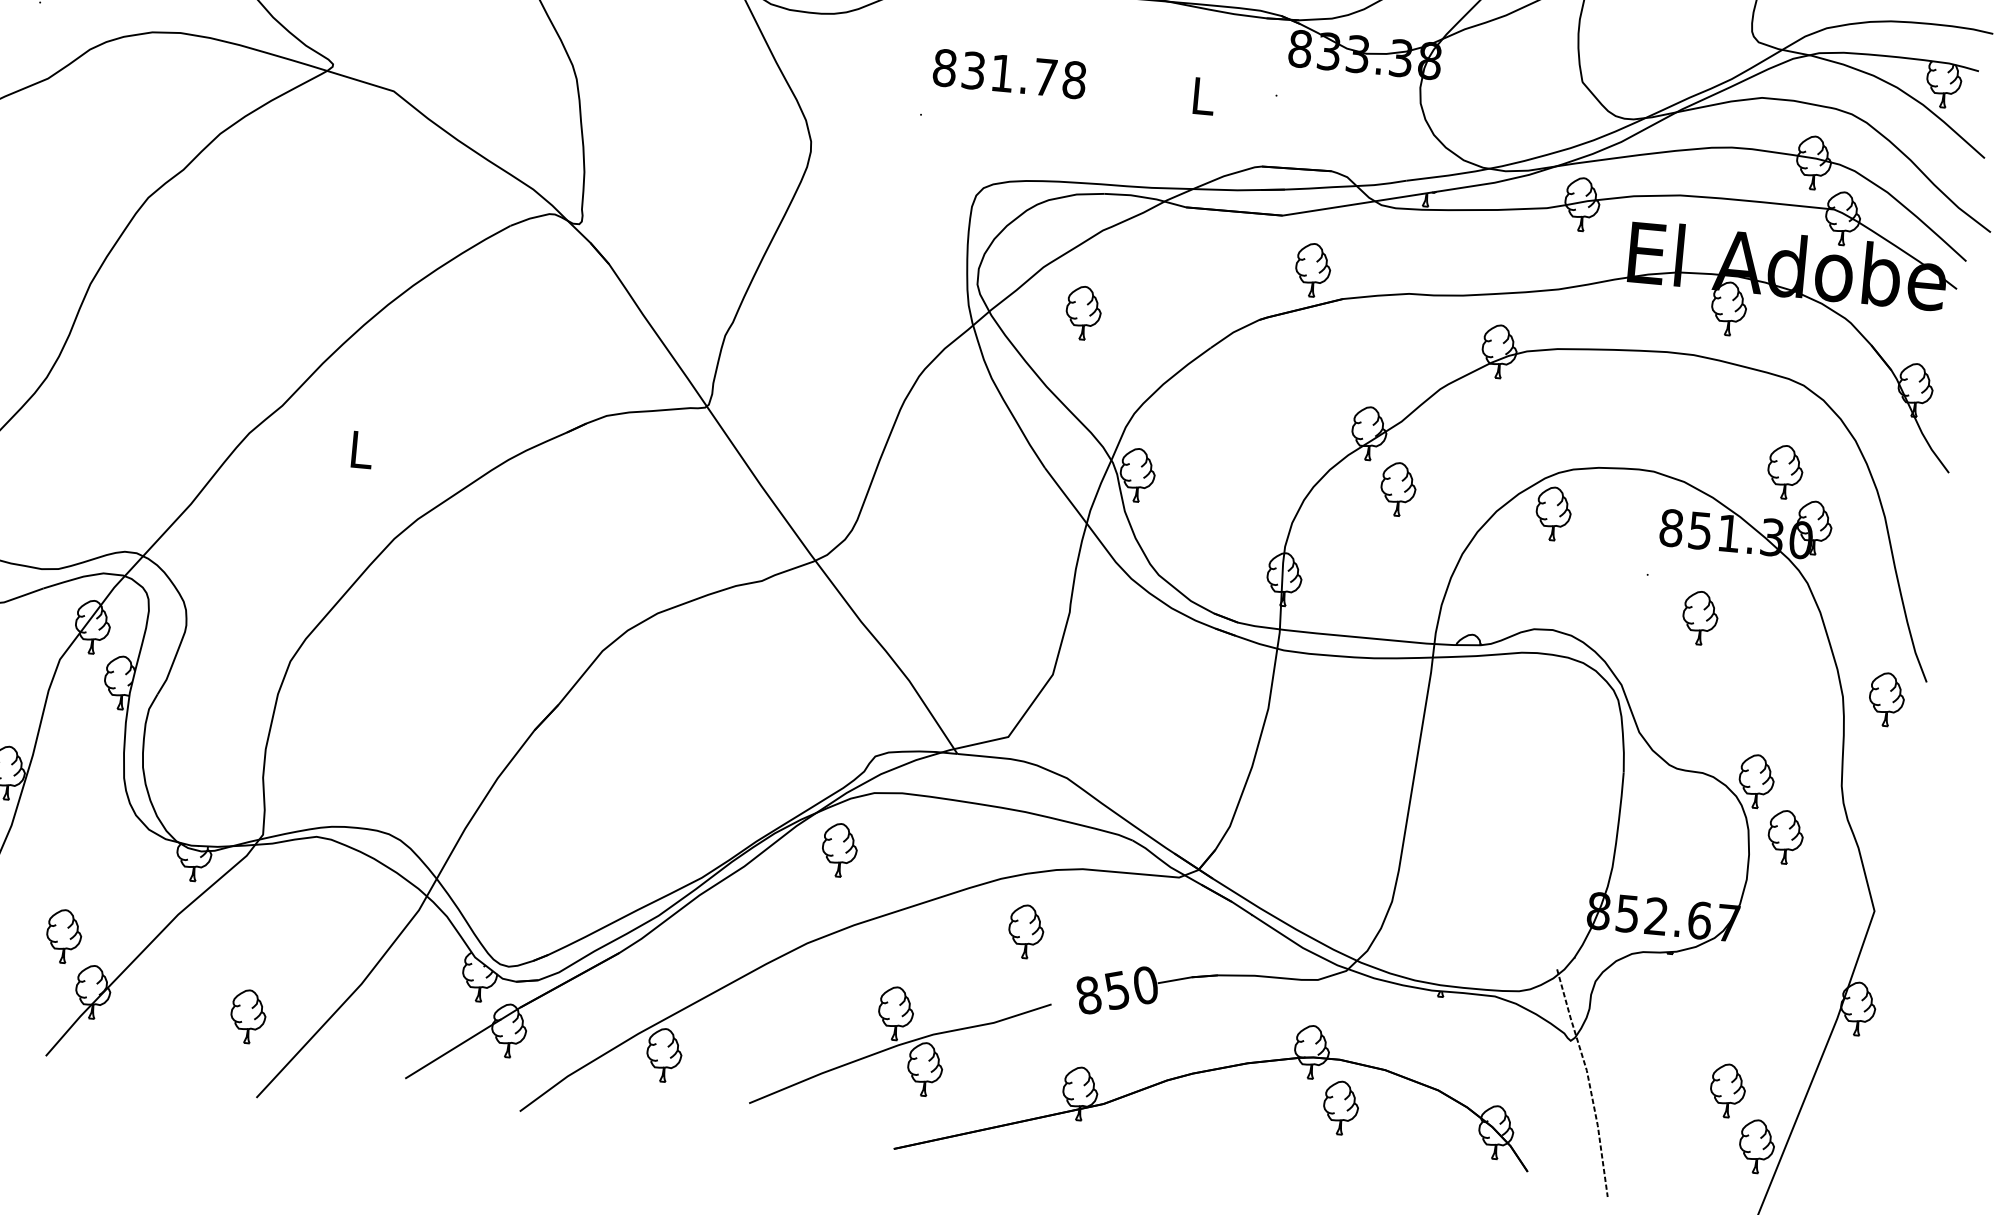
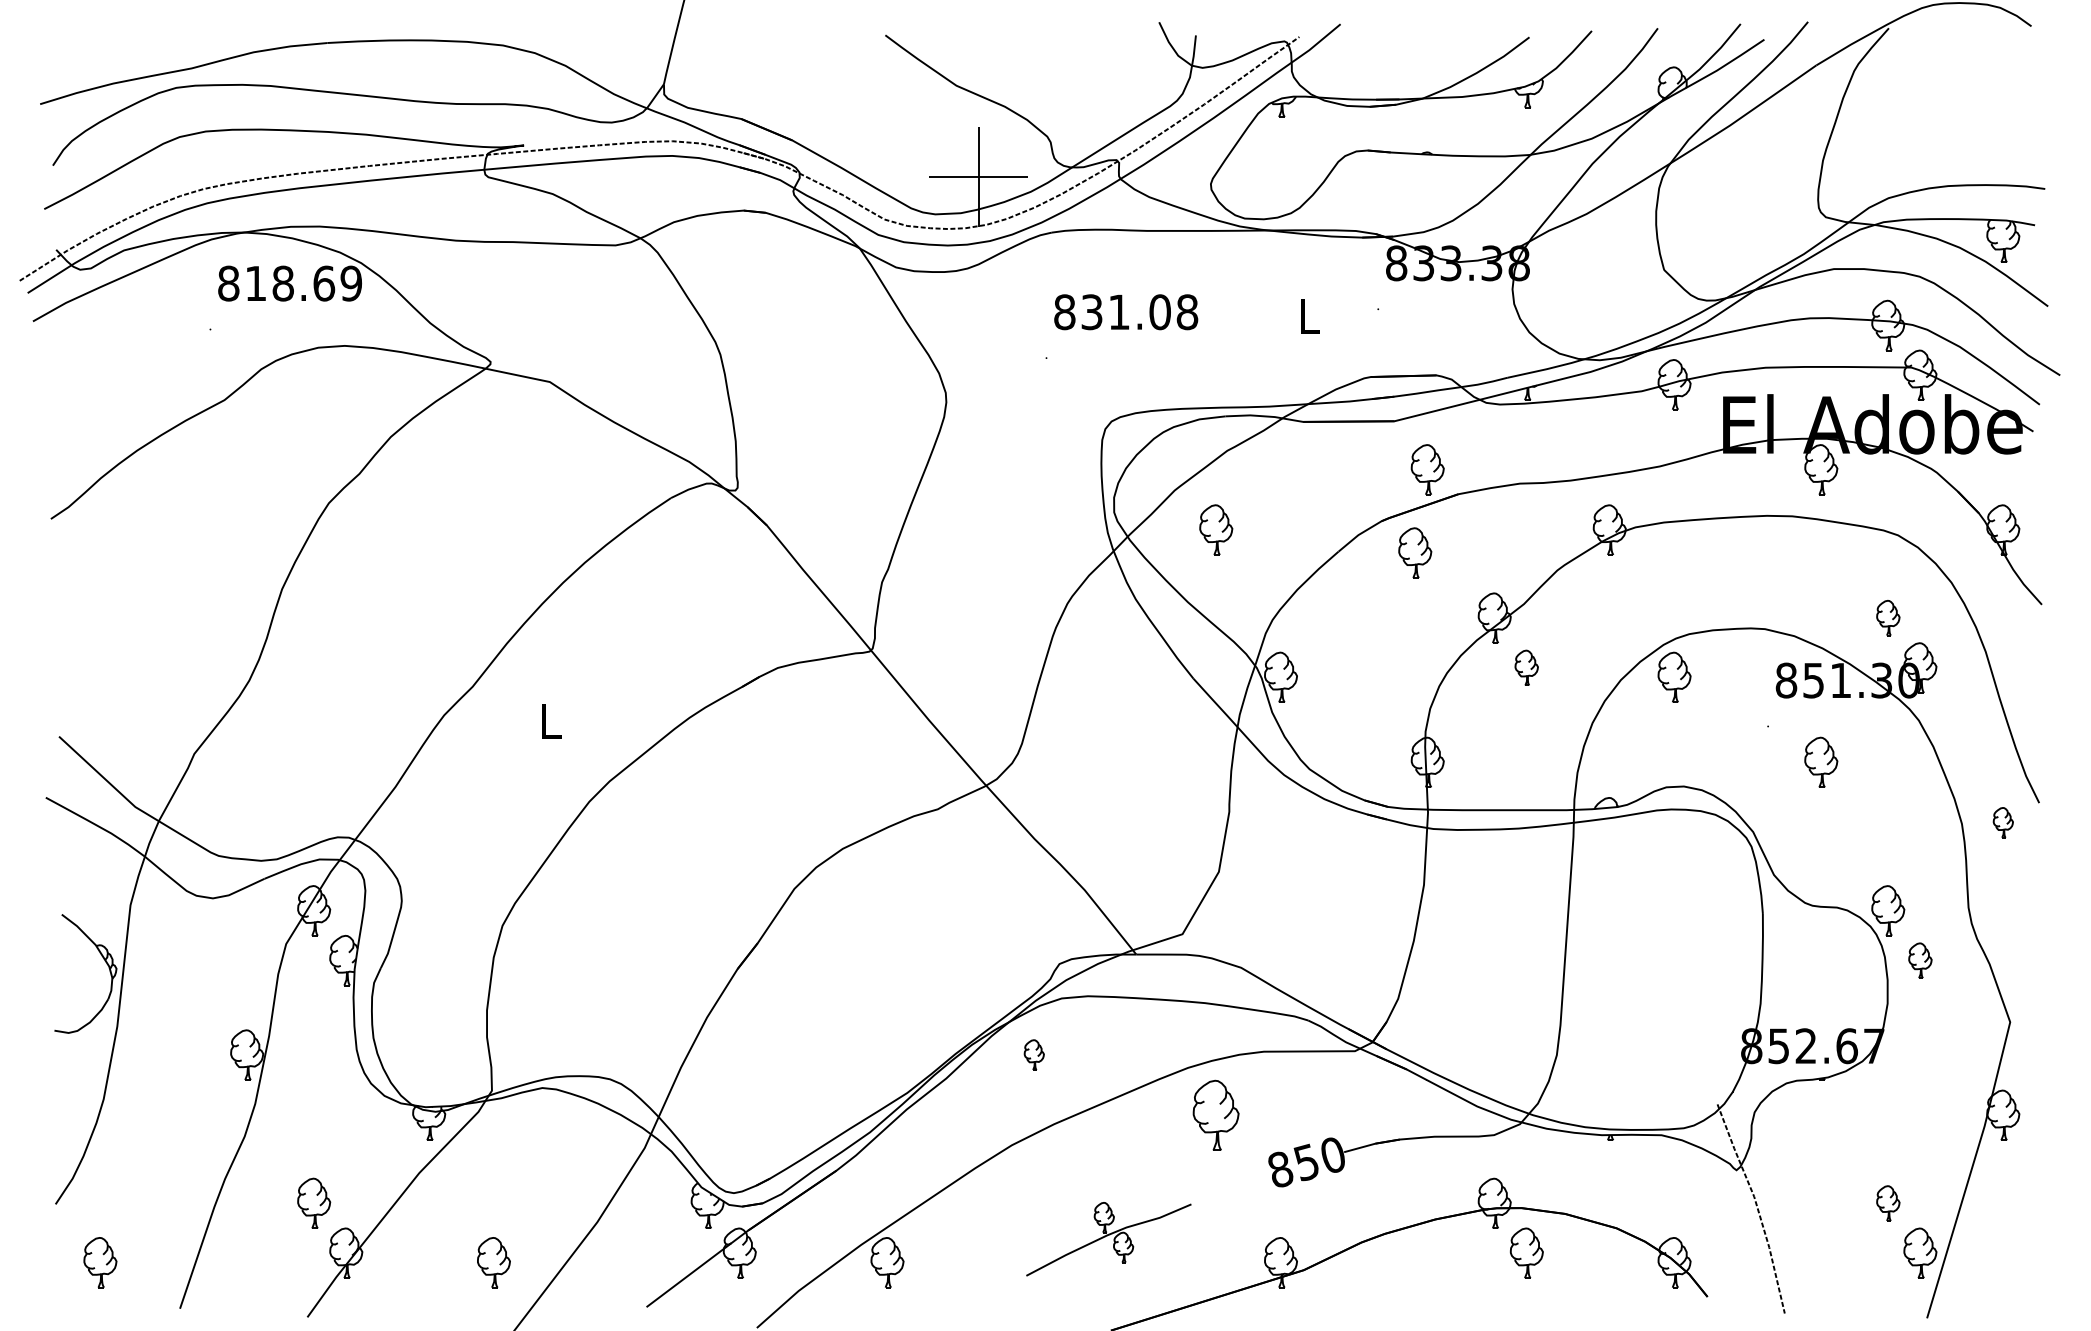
text: (1044, 77) -> (1159, 312), 831.78 -> 831.08
part: (1291, 356) -> (1415, 552), added
part: (1785, 471) -> (1888, 617), size x0.7
part: (1398, 488) -> (1526, 667), size x0.7
part: (1887, 699) -> (2003, 822), size x0.6
part: (1785, 837) -> (1920, 960), size x0.7
part: (840, 849) -> (1034, 1054), size x0.6
part: (1026, 930) -> (1216, 1114), size x1.4
part: (900, 1051) -> (1108, 1238), size x0.6
part: (1728, 1090) -> (1888, 1203), size x0.7

